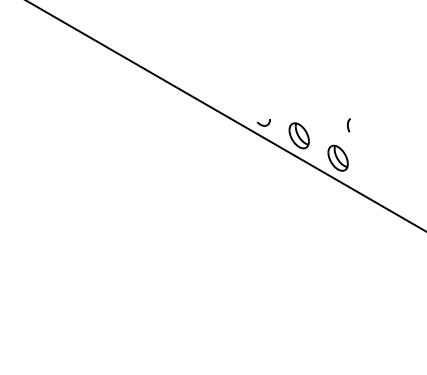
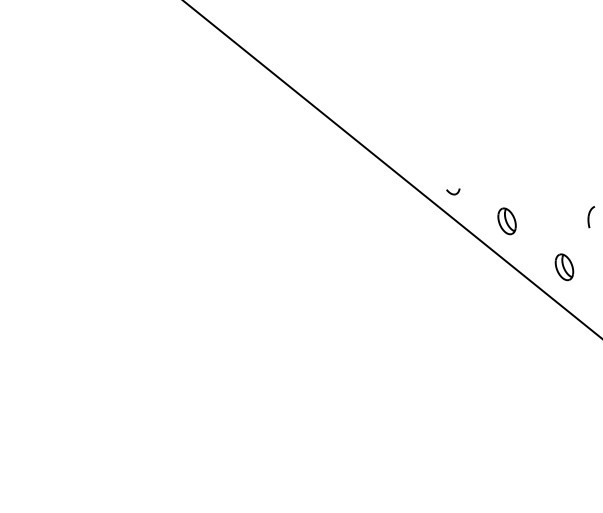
part: (263, 122) -> (452, 190), size x0.6
part: (298, 135) -> (506, 220), size x0.6
part: (337, 157) -> (563, 266), size x0.6

